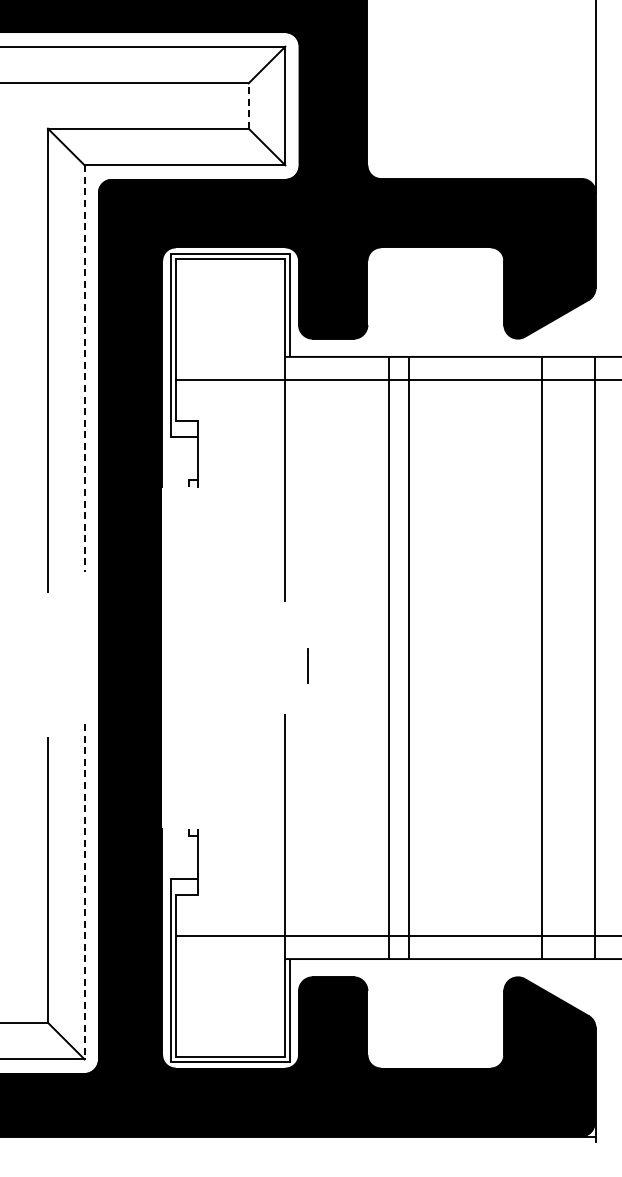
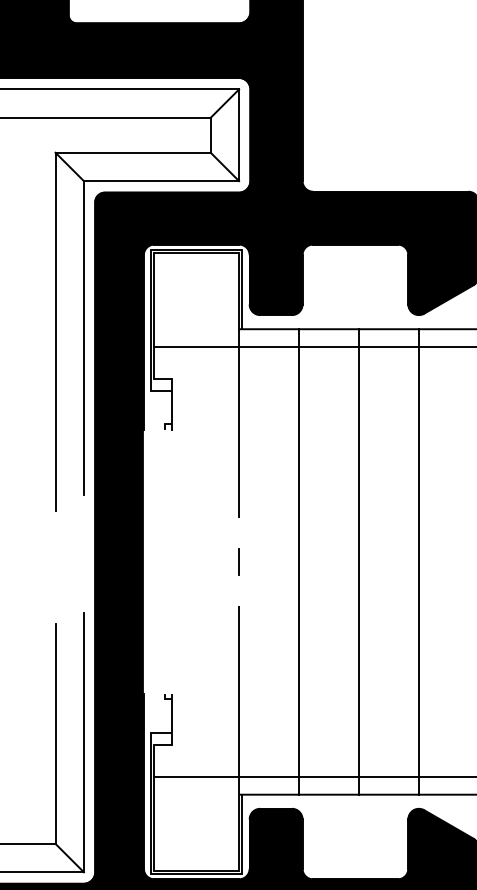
line: (248, 106) -> (210, 135), dashed -> solid
line: (84, 369) -> (83, 338), dashed -> solid
line: (388, 657) -> (298, 561), moved
line: (409, 657) -> (359, 561), moved
line: (541, 657) -> (418, 561), moved
line: (307, 665) -> (238, 561), moved
line: (84, 891) -> (83, 742), dashed -> solid

